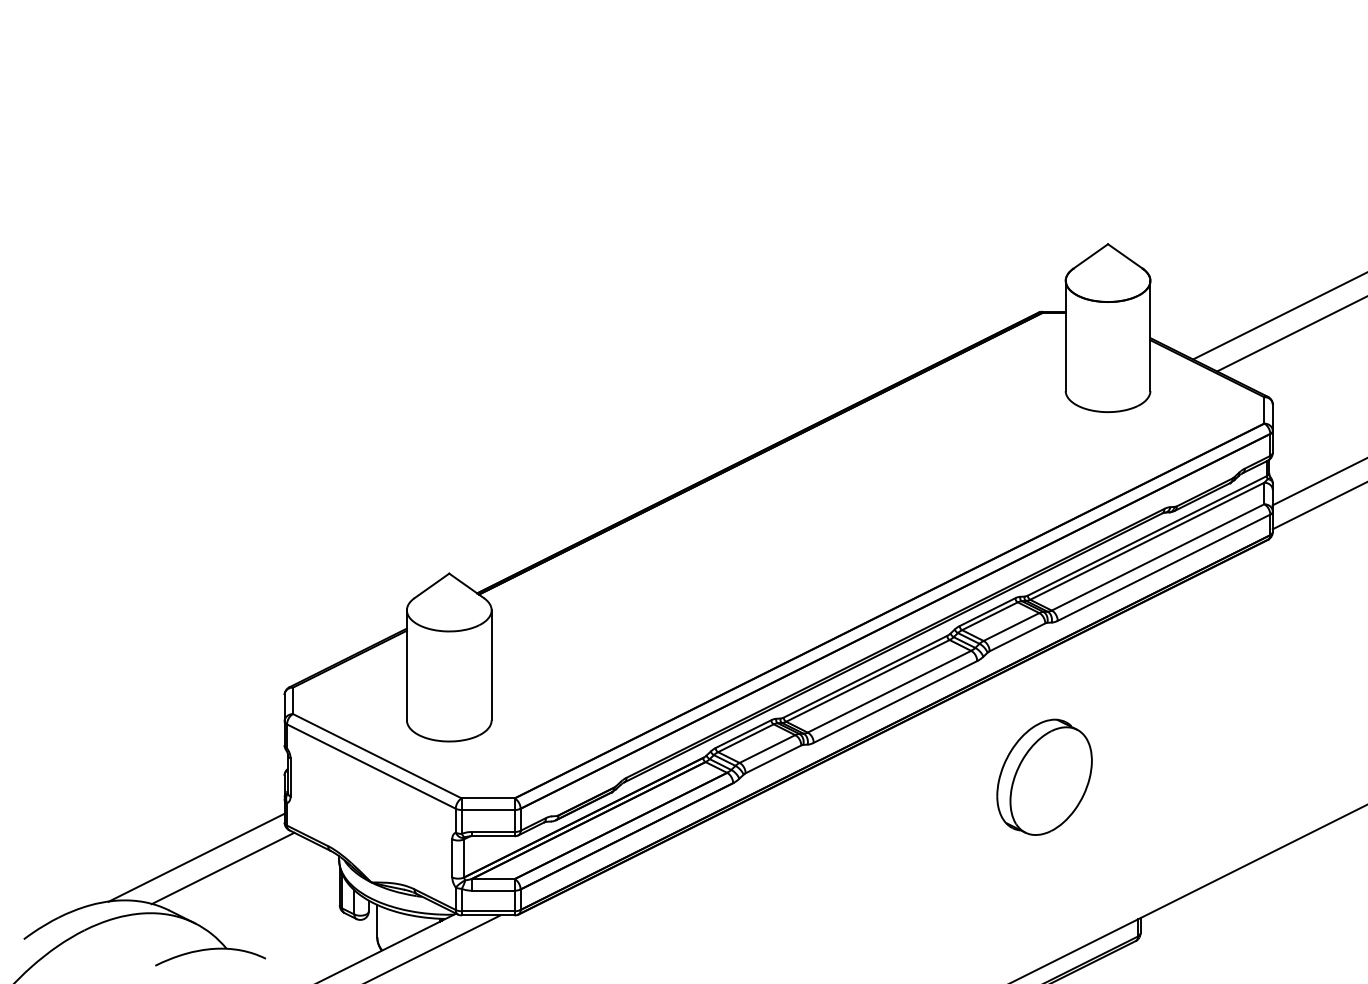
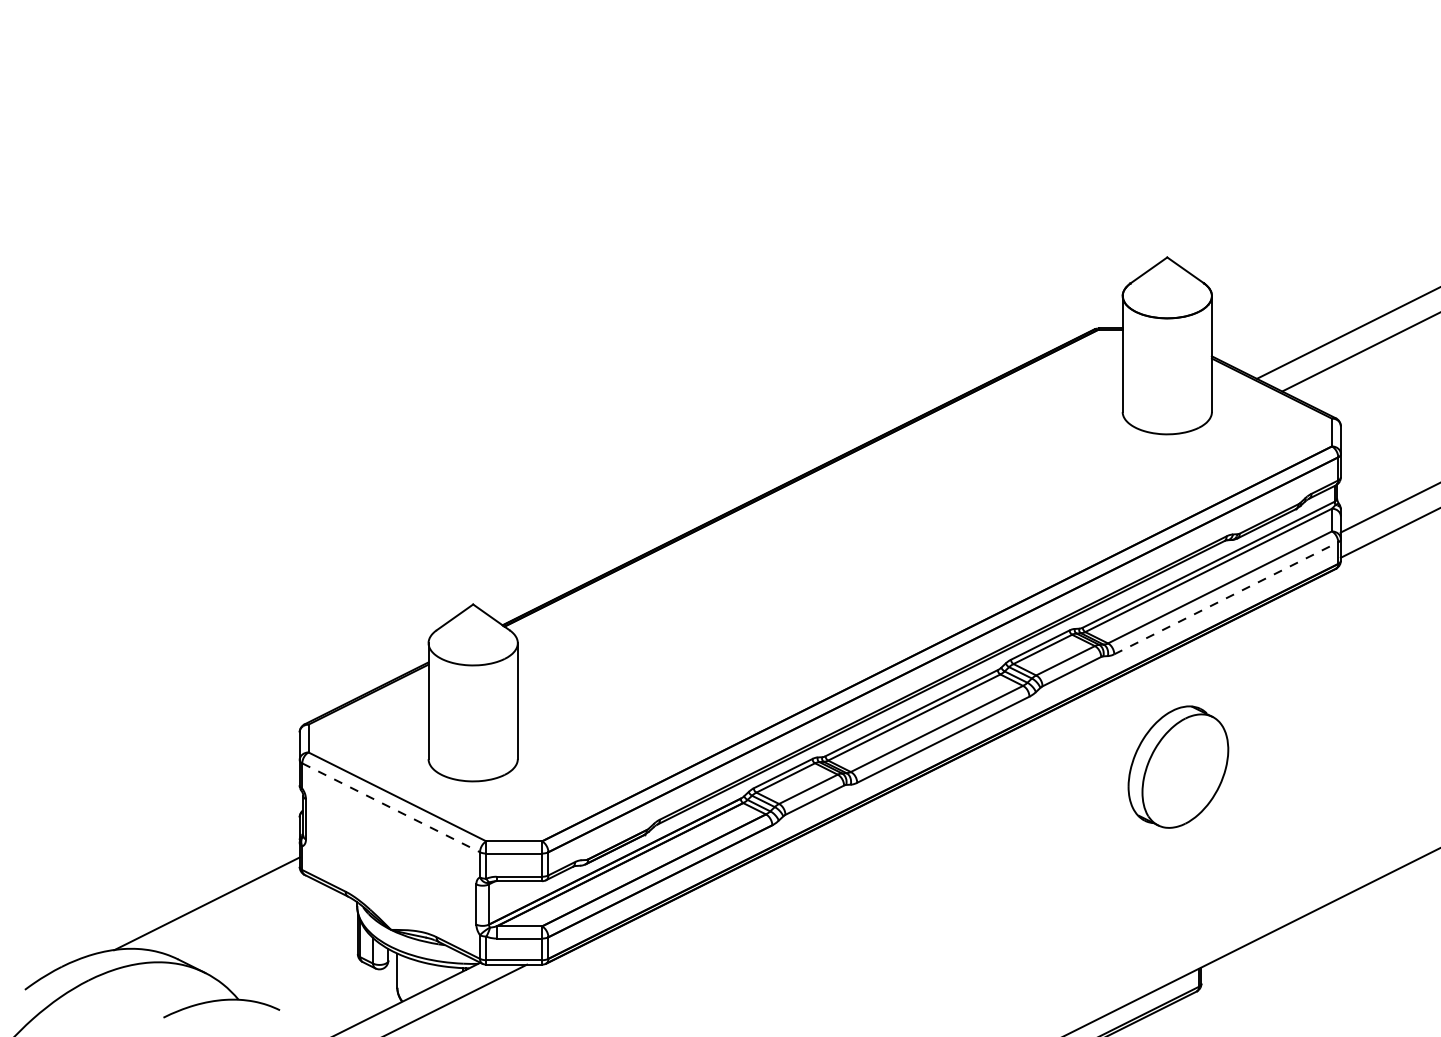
line: (1164, 567) -> (1226, 598), solid -> dashed
line: (371, 767) -> (391, 808), solid -> dashed
part: (1044, 776) -> (1178, 766), moved
line: (222, 867) -> (234, 914), removed

